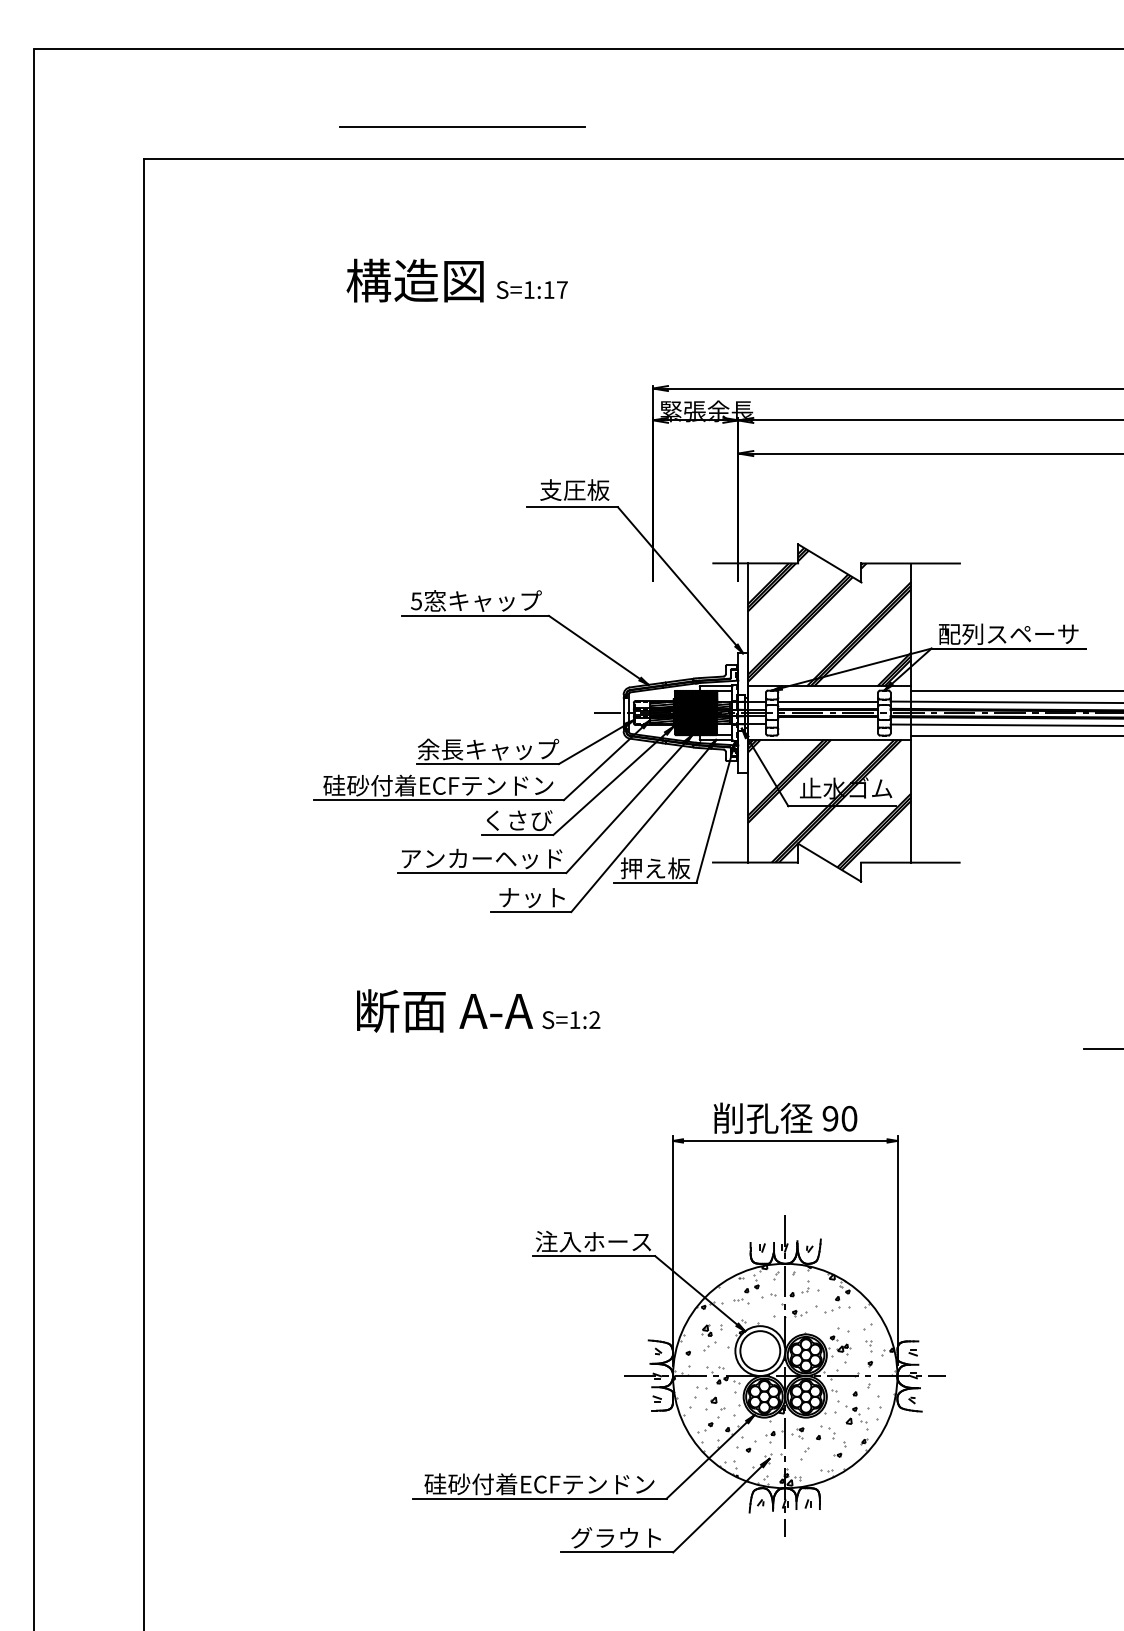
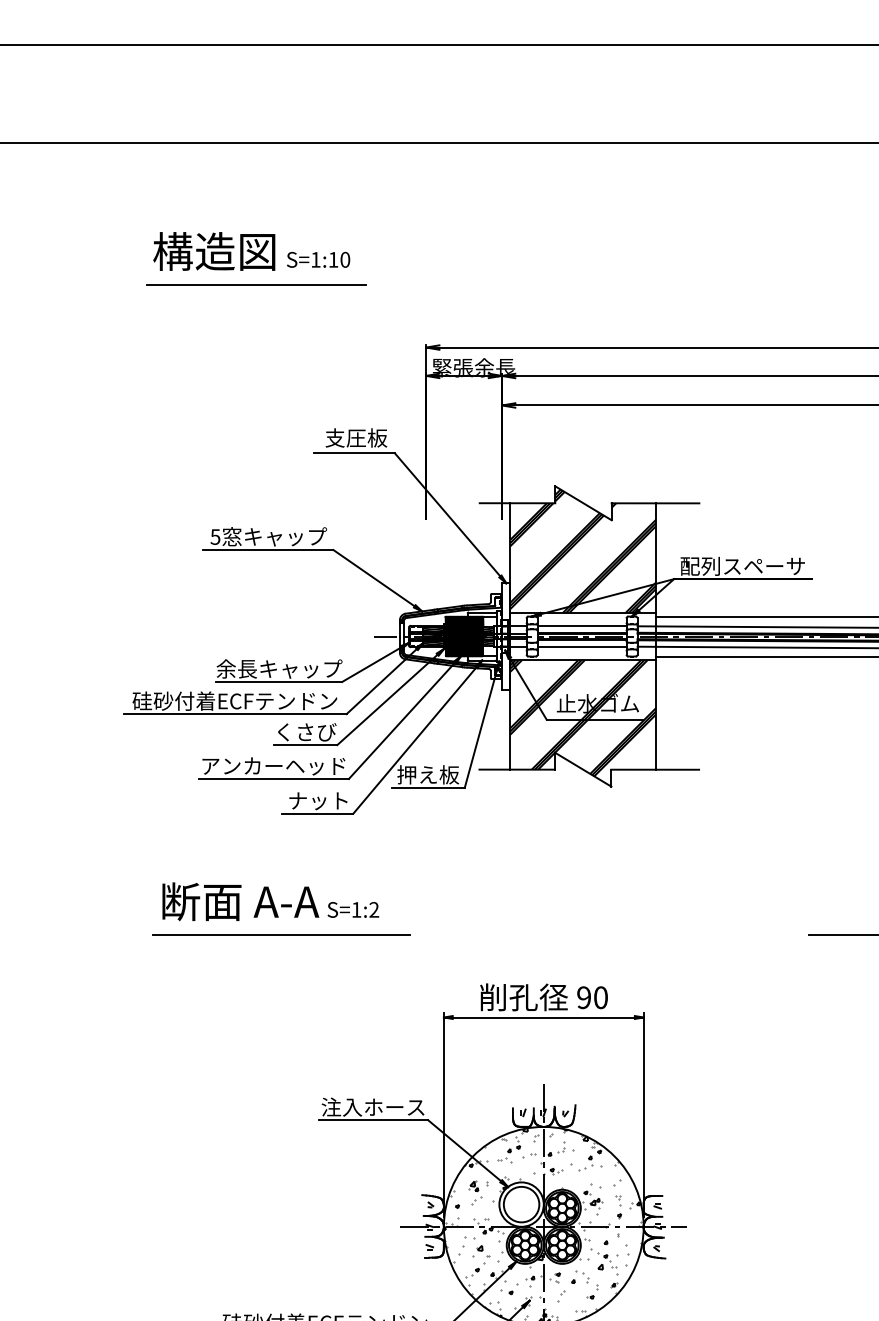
line: (462, 126) -> (256, 285), moved
text: (562, 289) -> (345, 259), S=1:17 -> S=1:10
line: (828, 724) -> (582, 646), added
line: (490, 1048) -> (281, 935), added

